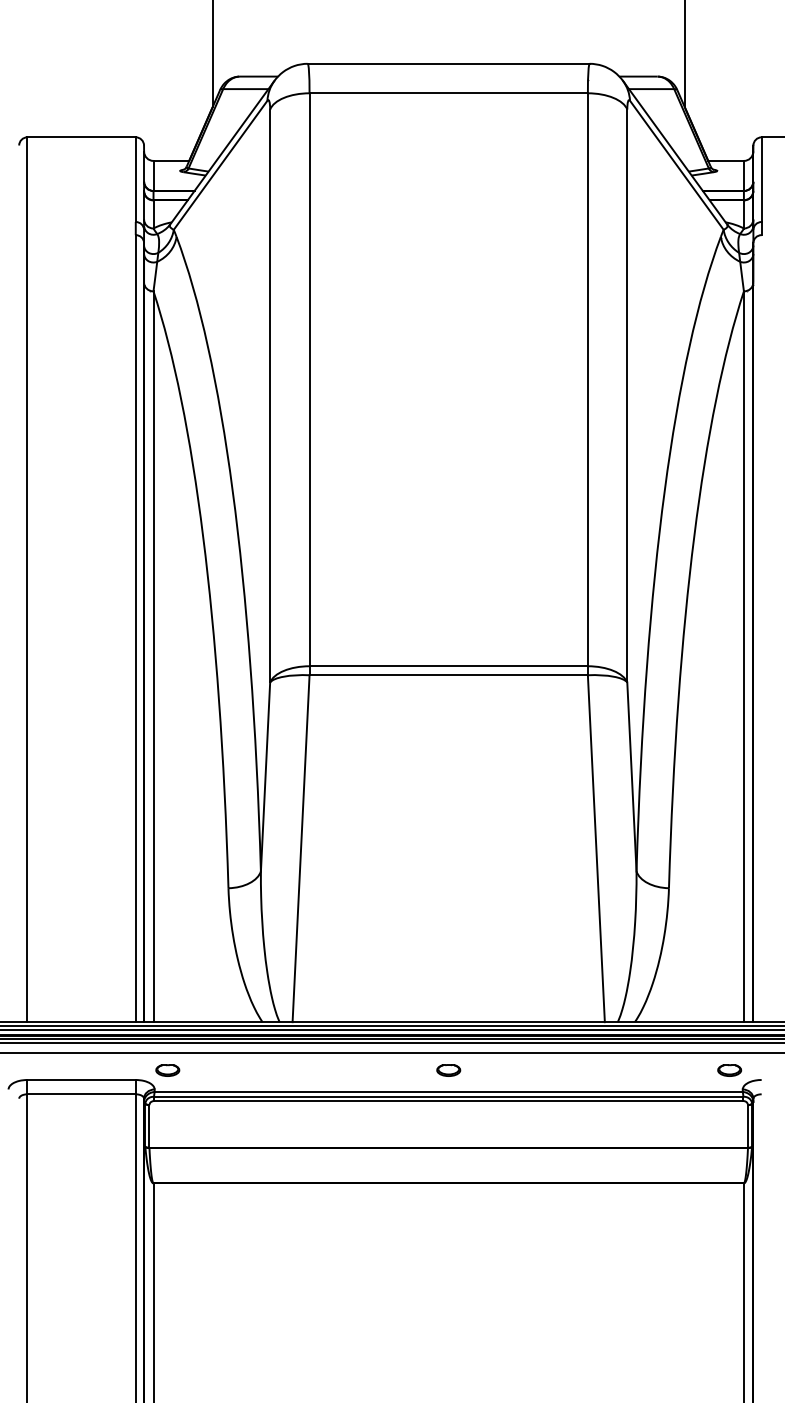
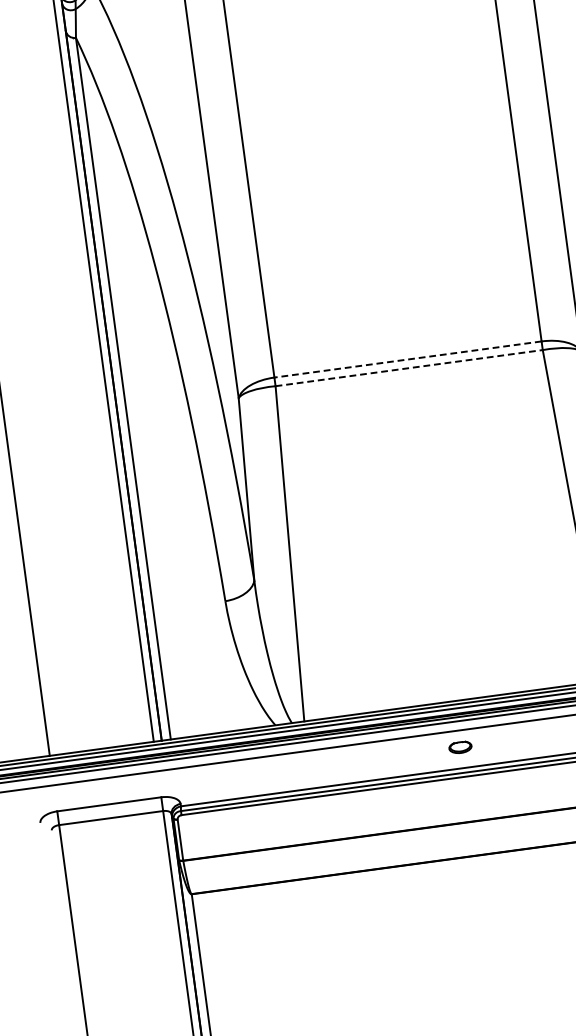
line: (448, 666) -> (407, 359), solid -> dashed
line: (449, 675) -> (409, 368), solid -> dashed
part: (167, 1070) -> (190, 784), removed

